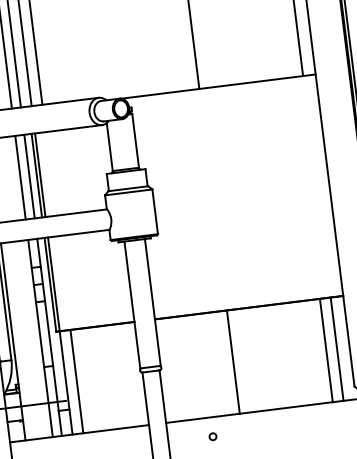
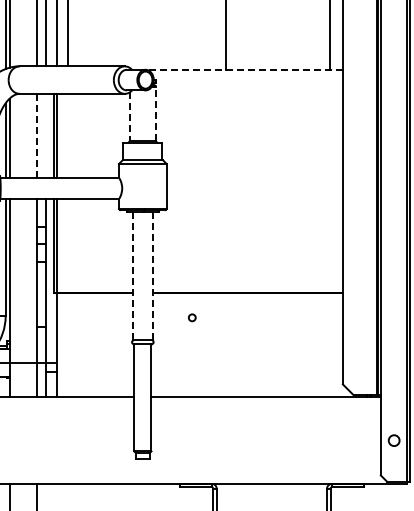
line: (219, 86) -> (245, 70), solid -> dashed
line: (136, 140) -> (156, 113), solid -> dashed
line: (109, 147) -> (129, 117), solid -> dashed
line: (29, 176) -> (46, 135), removed
line: (20, 177) -> (37, 135), solid -> dashed
line: (153, 302) -> (153, 276), solid -> dashed
line: (132, 305) -> (132, 276), solid -> dashed
line: (337, 349) -> (330, 345), removed
line: (326, 350) -> (319, 345), removed
line: (233, 362) -> (225, 345), removed
line: (77, 381) -> (68, 345), removed
circle: (213, 436) -> (192, 317), moved

